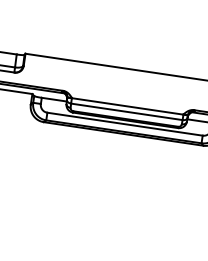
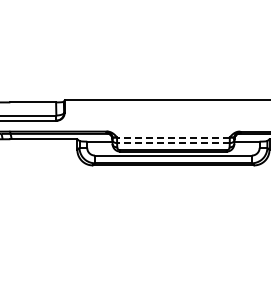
line: (126, 106) -> (172, 137), solid -> dashed
line: (125, 112) -> (172, 143), solid -> dashed

